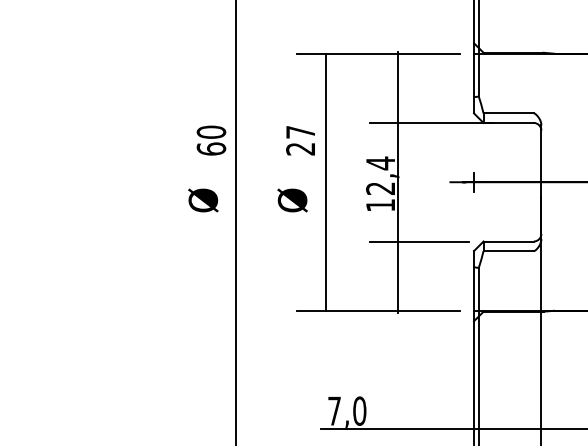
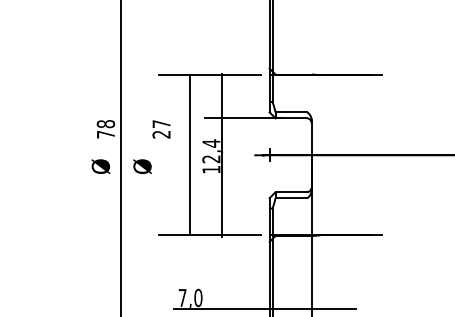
text: (210, 140) -> (105, 129), 60 -> 78
line: (326, 182) -> (190, 155), moved
text: (292, 200) -> (142, 166), moved
line: (419, 241) -> (235, 192), removed

